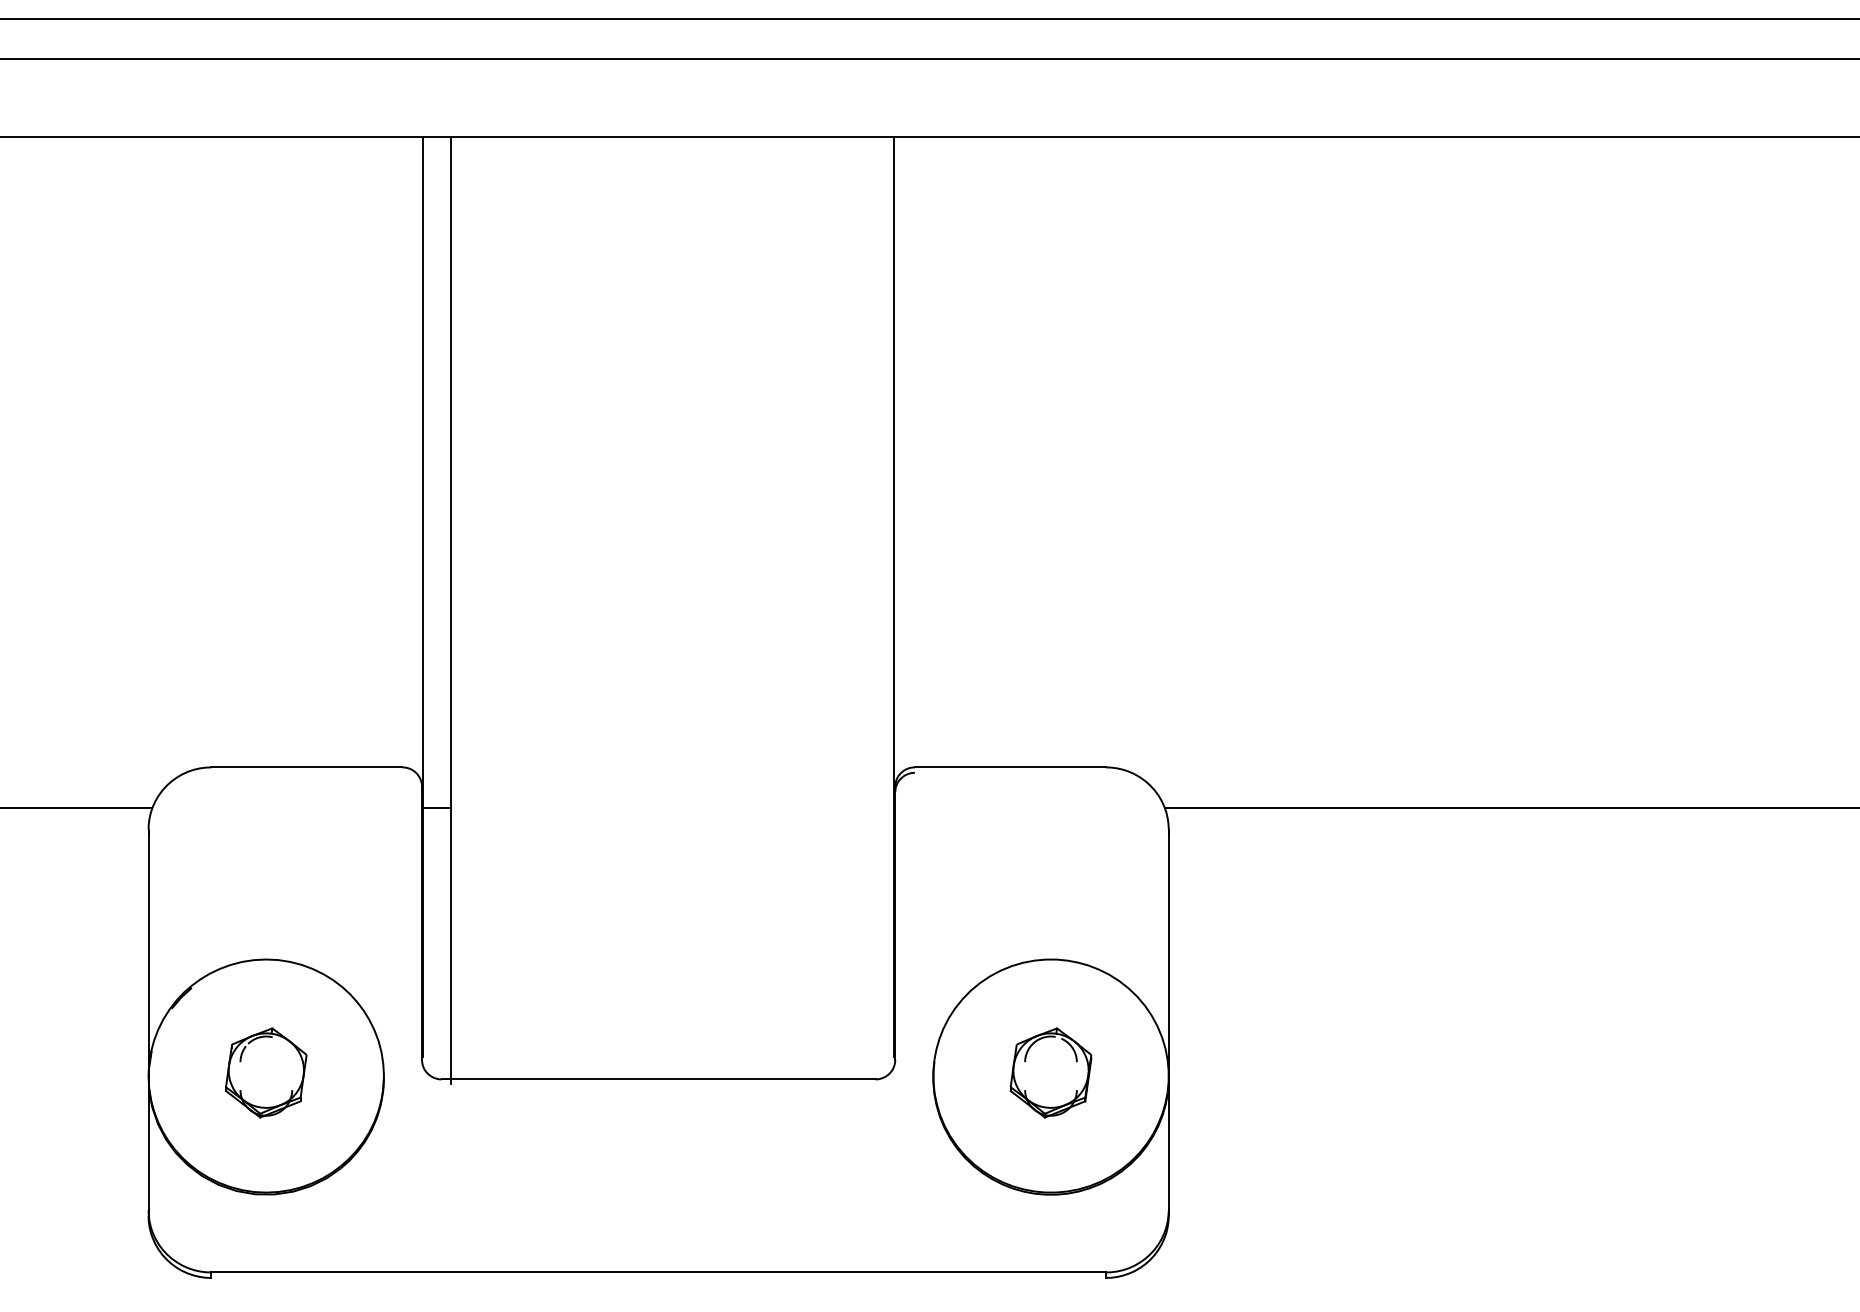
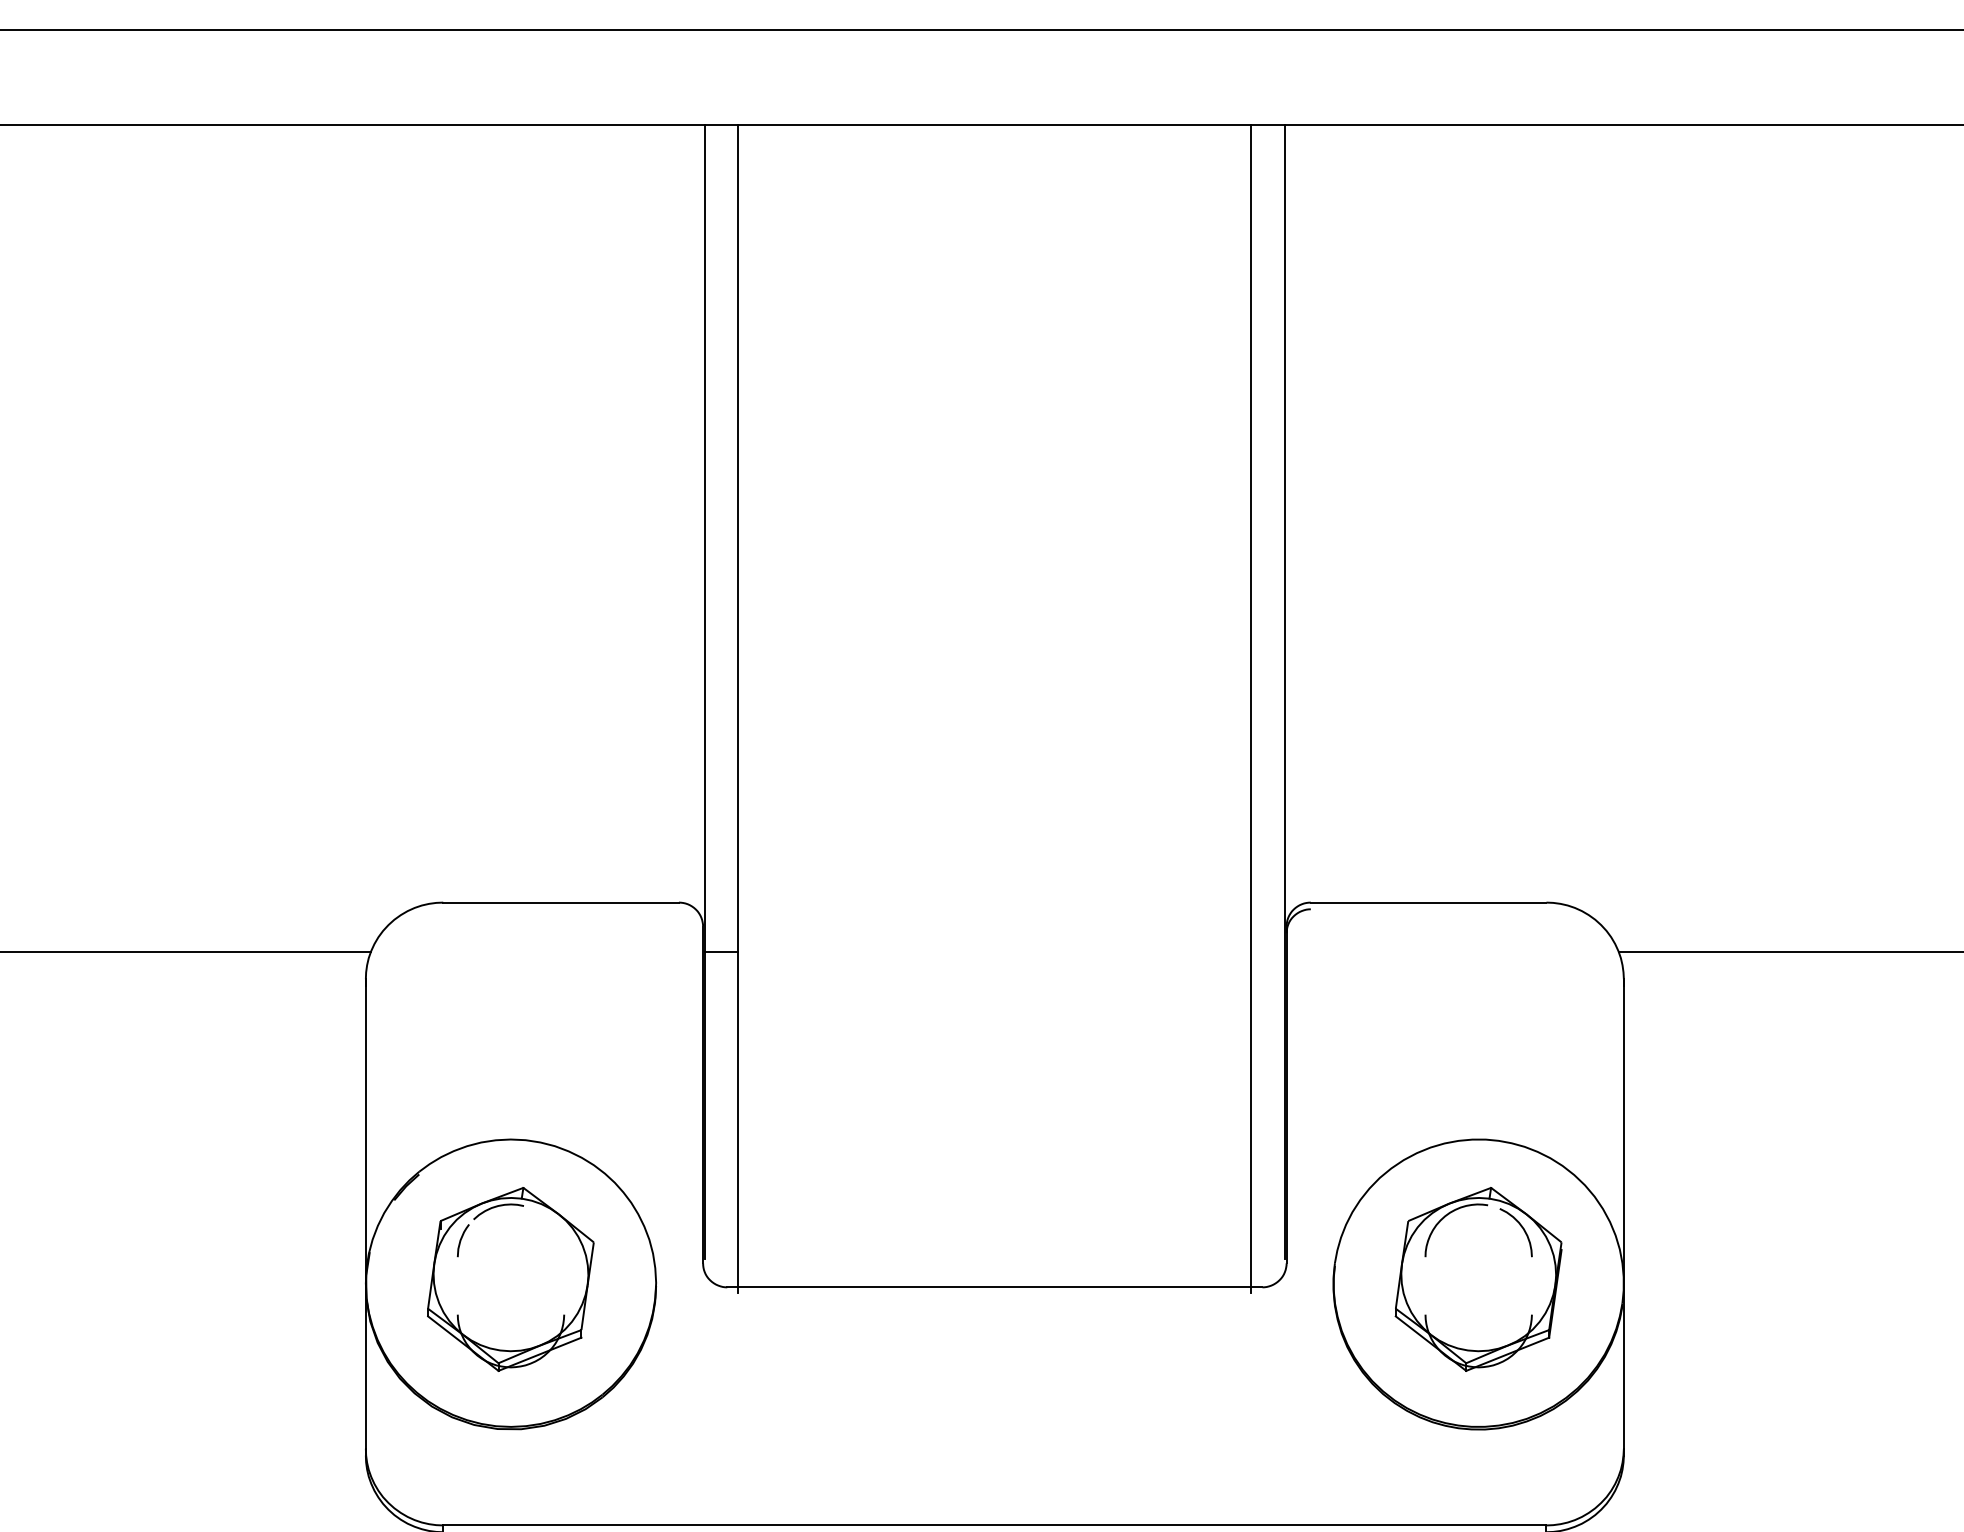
line: (866, 609) -> (1251, 707), added
part: (266, 1072) -> (511, 1278), size x1.67
part: (1050, 1072) -> (1478, 1278), size x1.67

